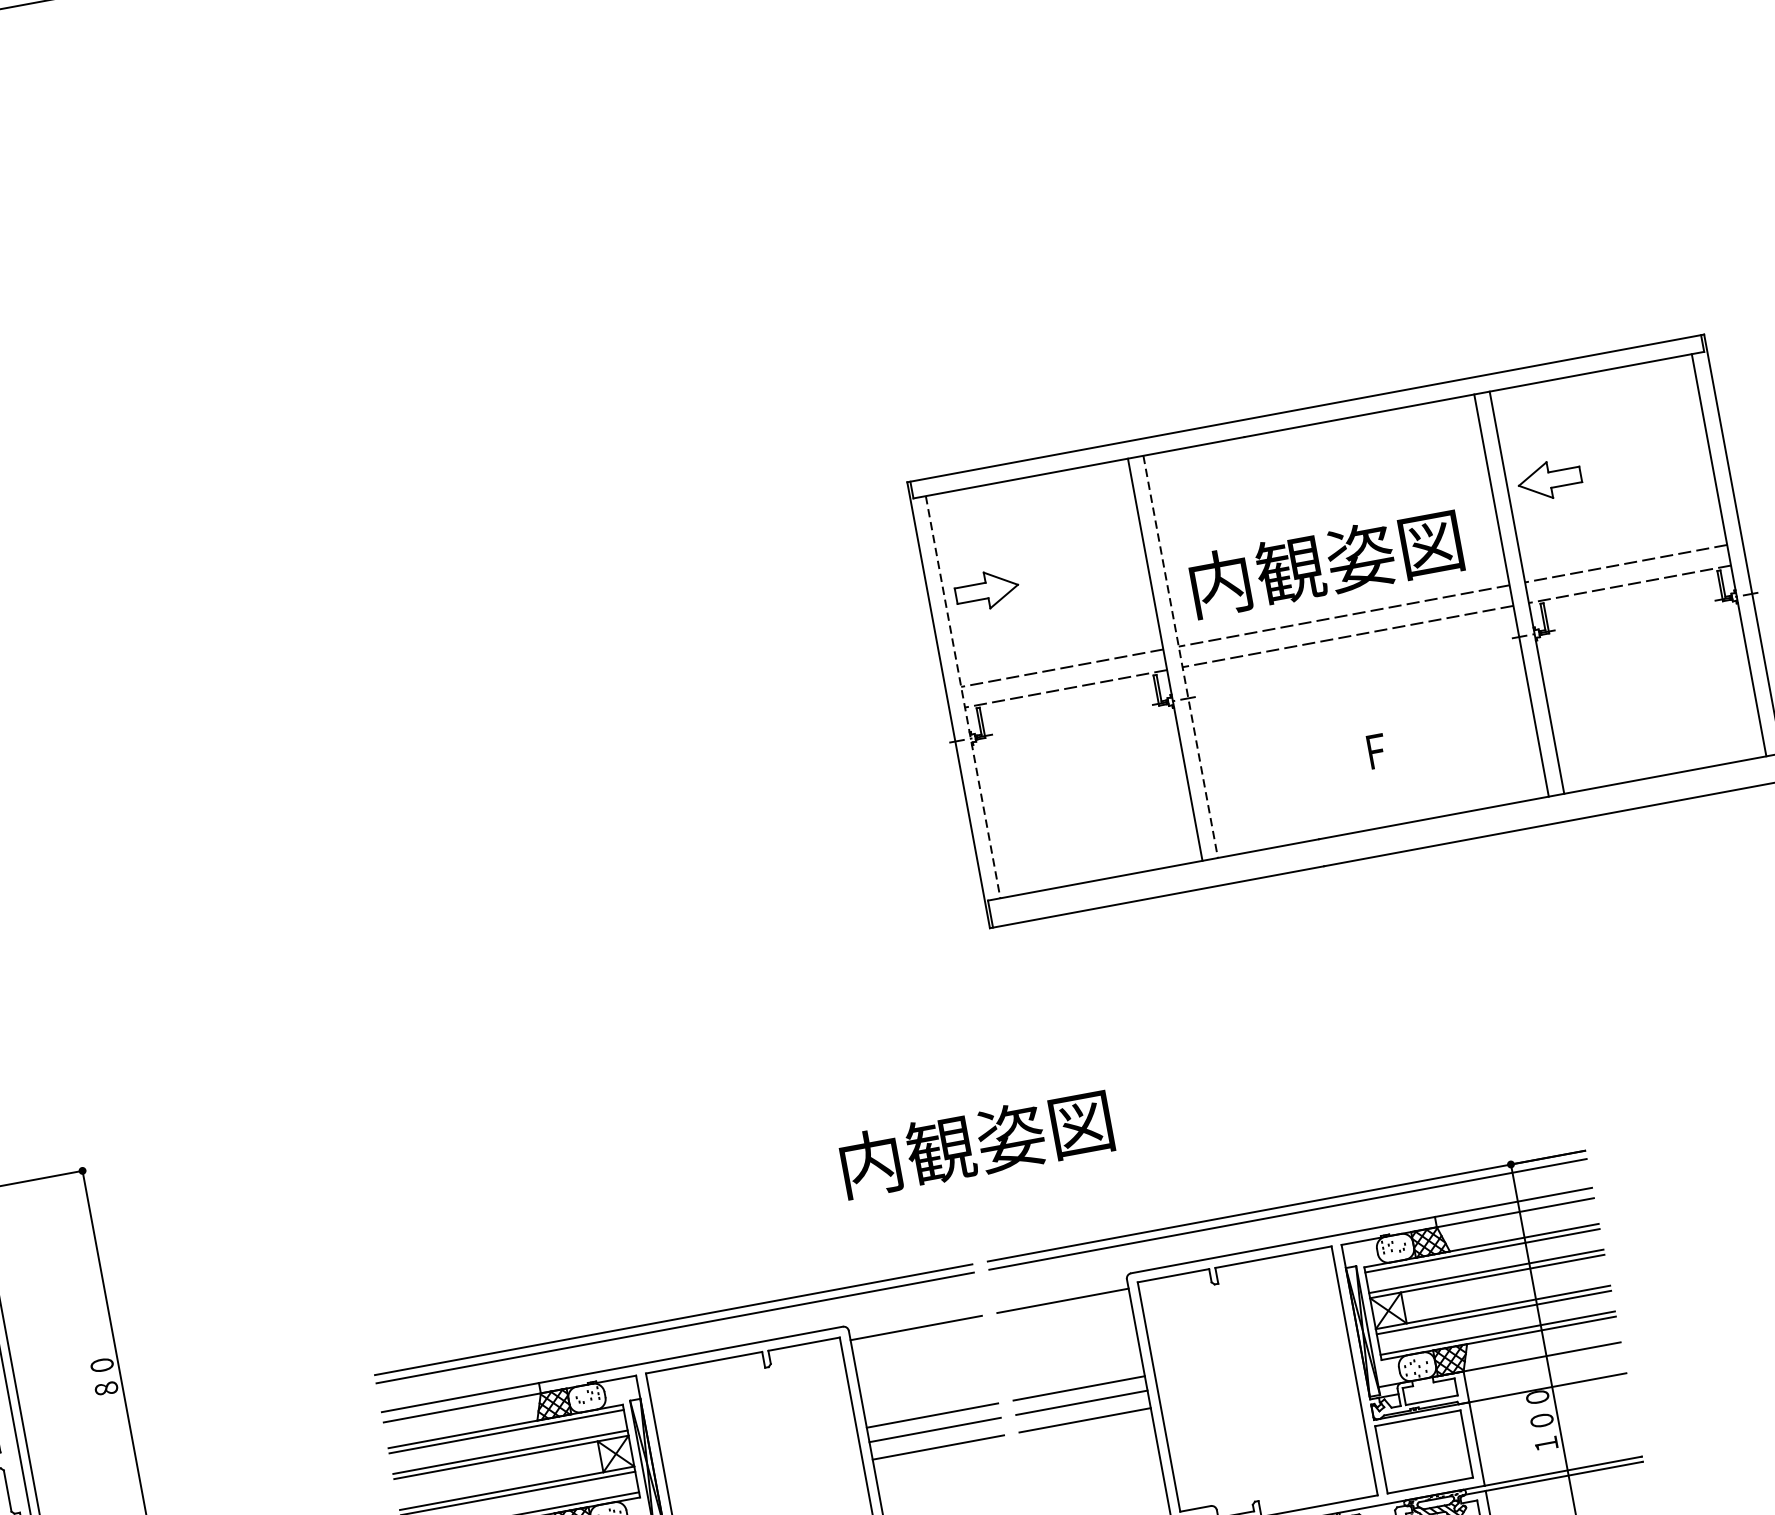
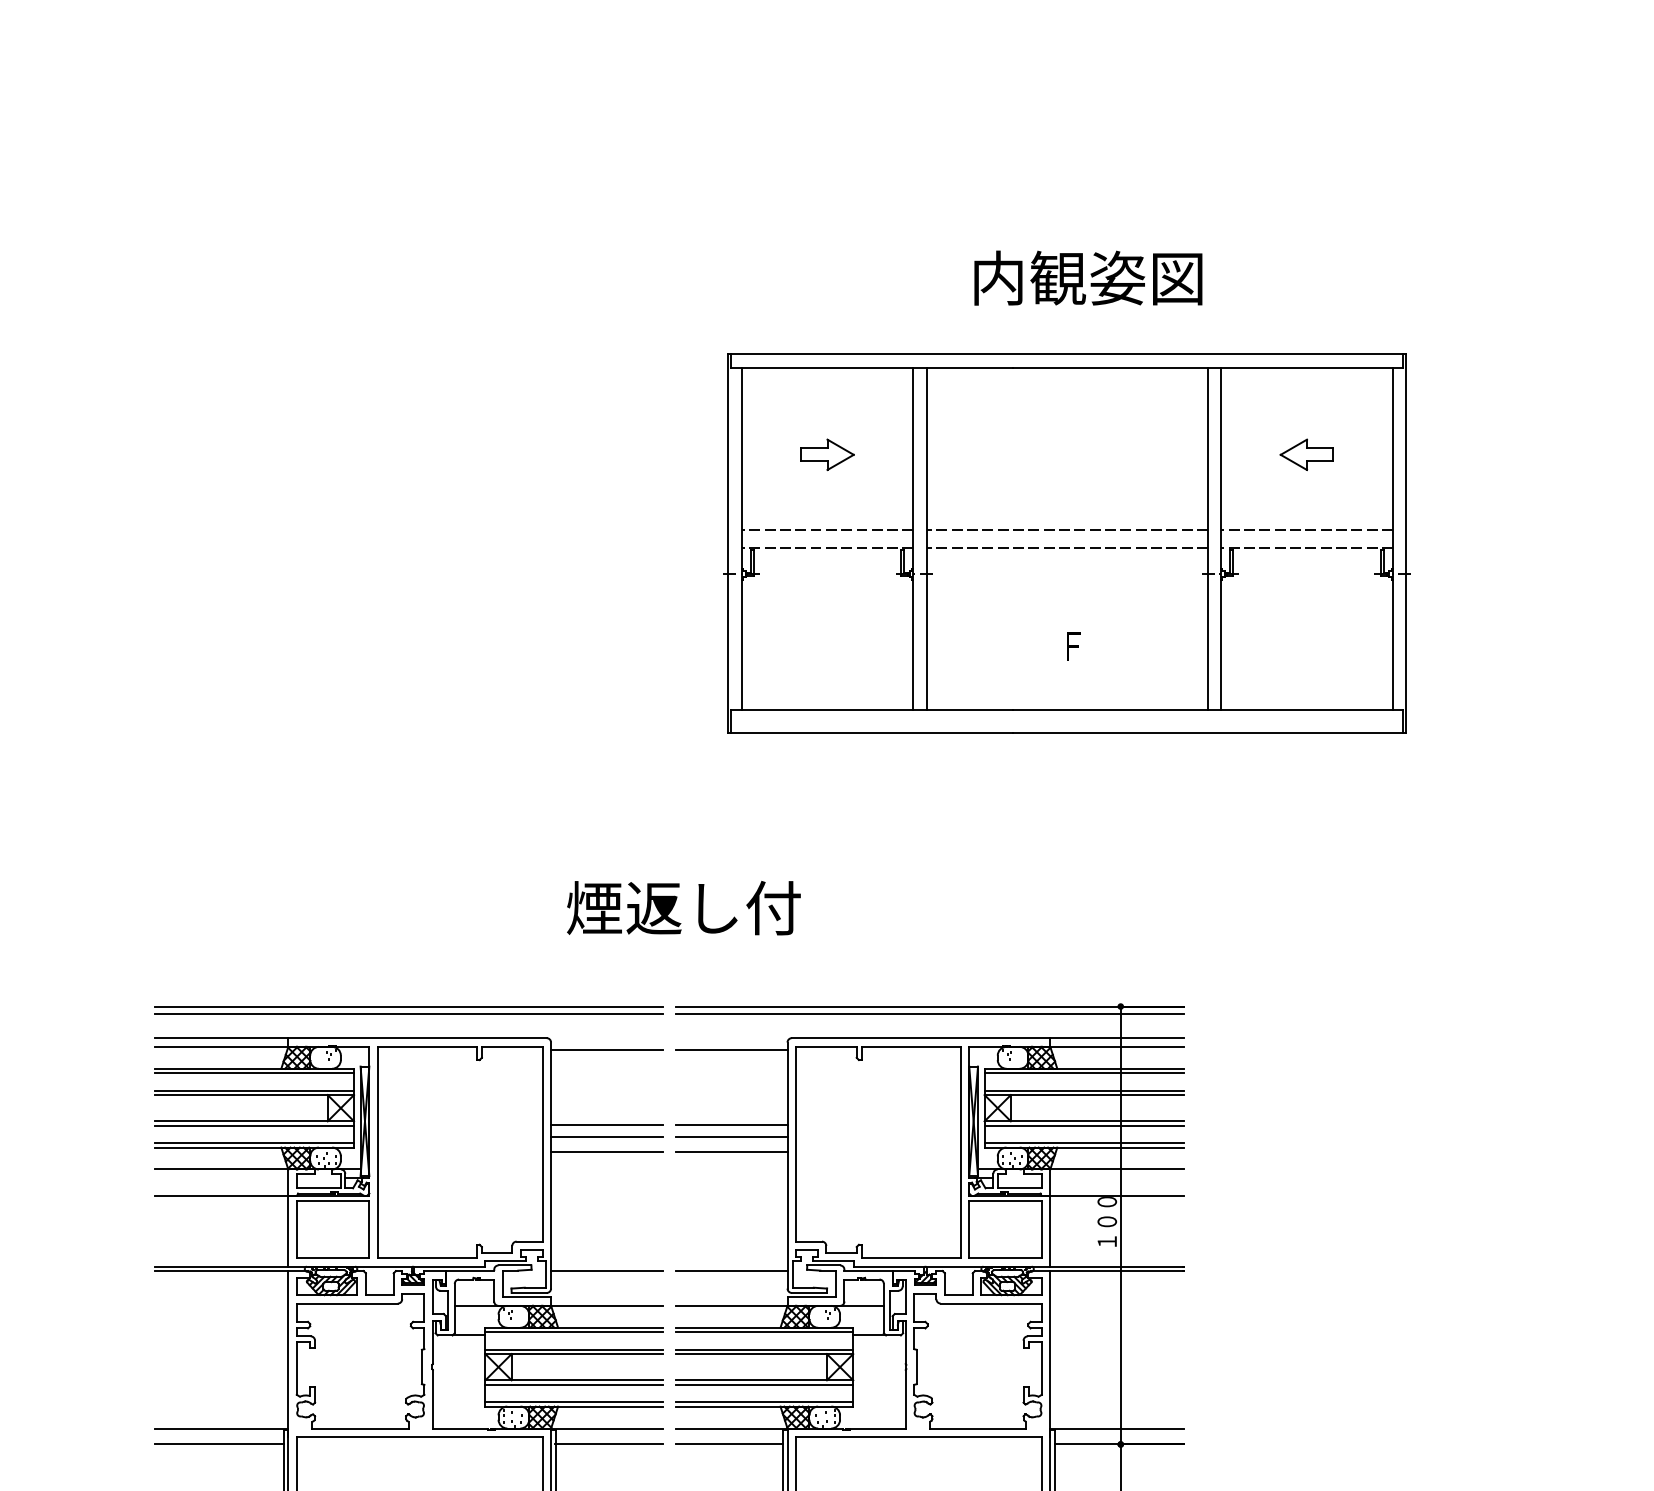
part: (1549, 479) -> (1306, 454), moved
text: (1326, 562) -> (1088, 277), moved
part: (986, 590) -> (827, 454), moved
line: (1180, 656) -> (926, 538), dashed -> solid
line: (962, 696) -> (741, 538), dashed -> solid
text: (975, 1143) -> (683, 907), 内観姿図 -> 煙返し付

